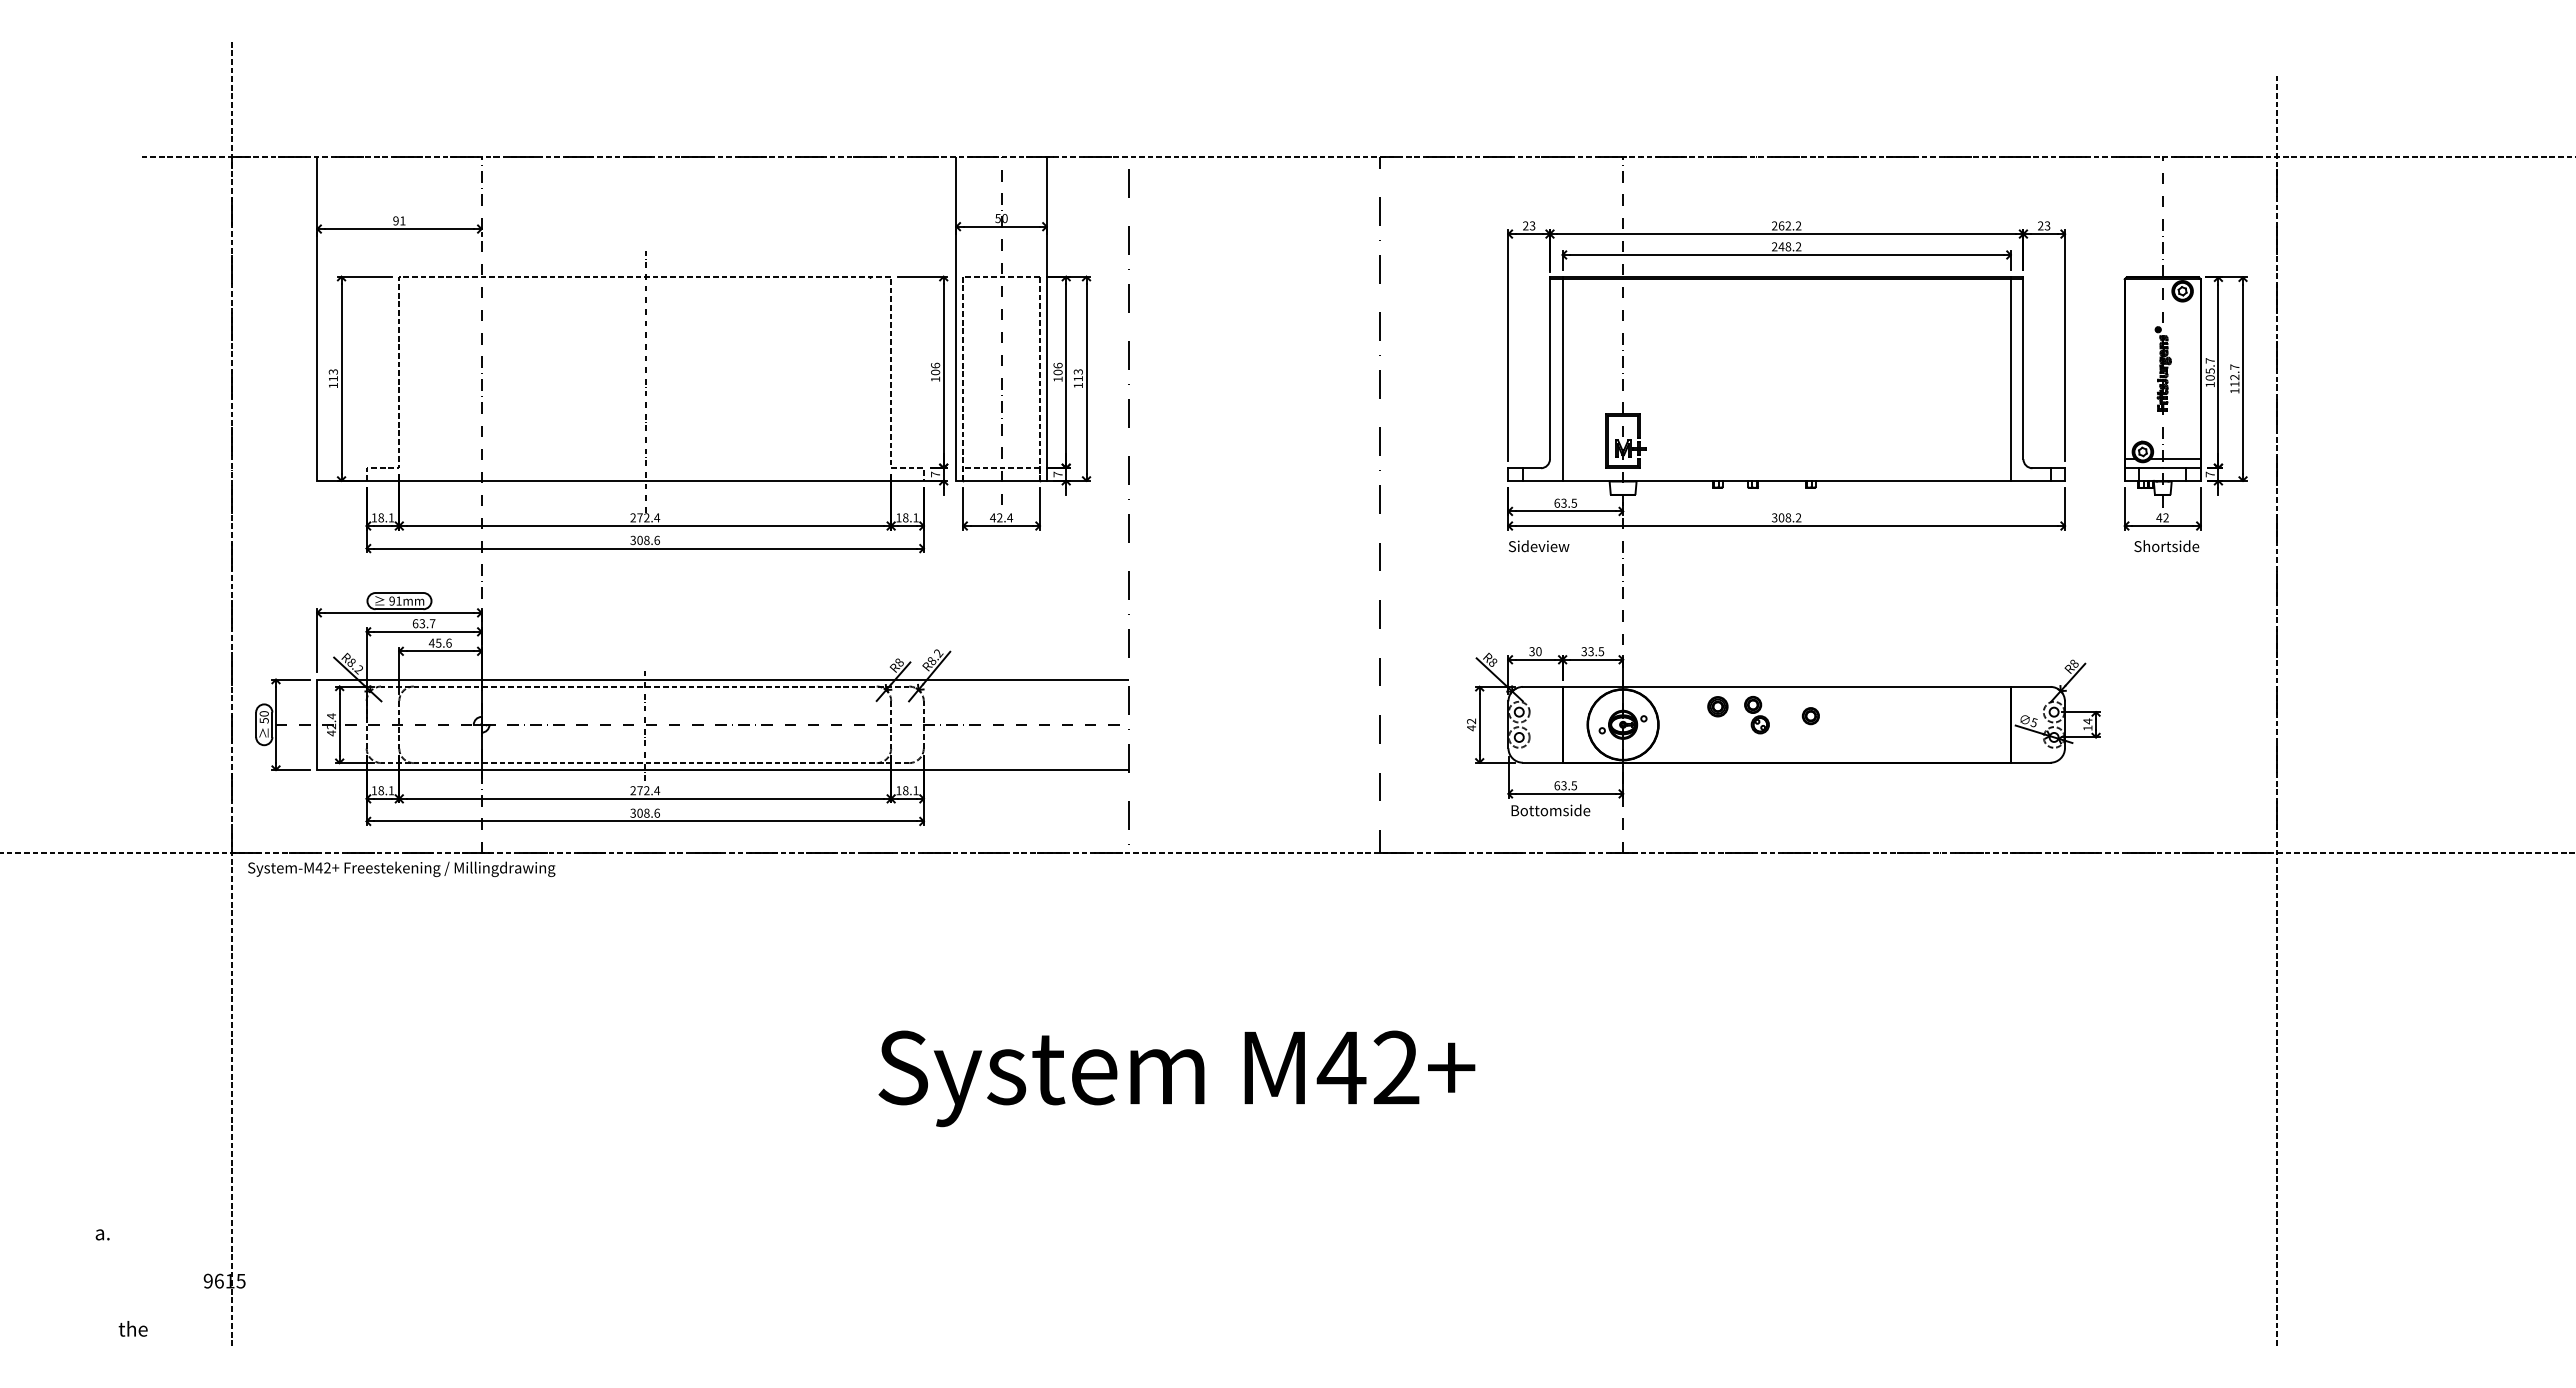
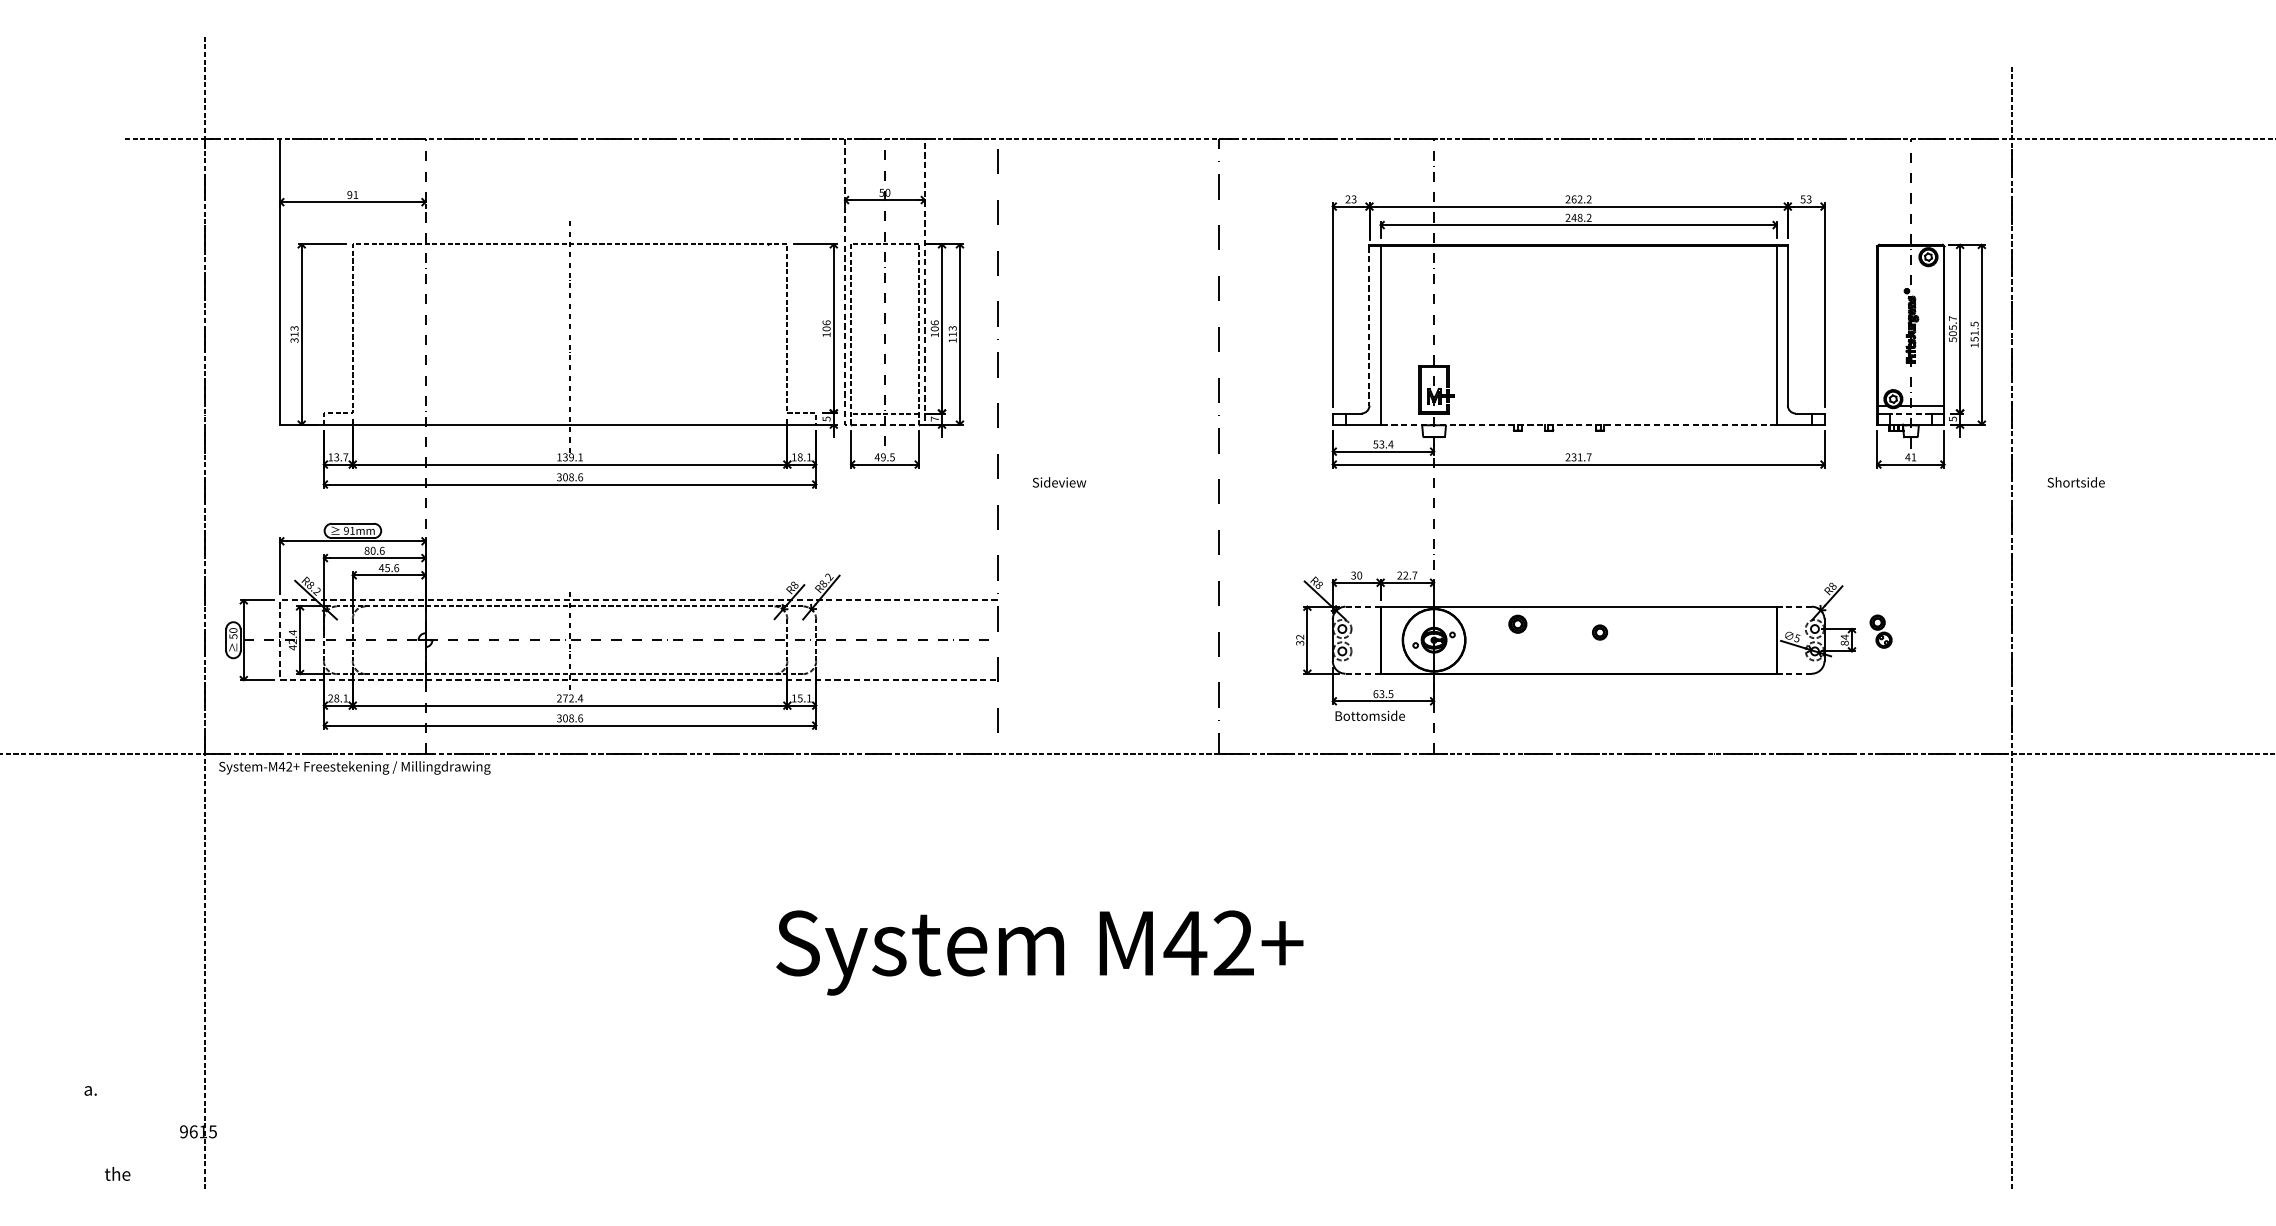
text: (2040, 225) -> (1802, 199), 23 -> 53
line: (1549, 369) -> (1369, 326), solid -> dashed
text: (2234, 375) -> (1974, 331), 112.7 -> 151.5
text: (2209, 384) -> (1952, 339), 105.7 -> 505.7
text: (332, 385) -> (293, 340), 113 -> 313
line: (2162, 468) -> (1910, 413), solid -> dashed
text: (935, 474) -> (826, 419), 7 -> 5
text: (2210, 474) -> (1953, 419), 7 -> 5
line: (1002, 480) -> (885, 424), solid -> dashed
line: (1786, 480) -> (1578, 424), solid -> dashed
text: (1565, 502) -> (1383, 443), 63.5 -> 53.4
text: (386, 517) -> (341, 457), 18.1 -> 13.7
text: (645, 517) -> (570, 457), 272.4 -> 139.1
text: (1005, 517) -> (888, 457), 42.4 -> 49.5
text: (1786, 517) -> (1578, 457), 308.2 -> 231.7
text: (2165, 517) -> (1913, 457), 42 -> 41
text: (1538, 546) -> (1058, 482), moved
text: (2166, 546) -> (2075, 482), moved
text: (423, 623) -> (374, 550), 63.7 -> 80.6
text: (1592, 651) -> (1407, 575), 33.5 -> 22.7
line: (1542, 686) -> (1362, 606), solid -> dashed
line: (2030, 686) -> (1794, 606), solid -> dashed
part: (1756, 715) -> (1880, 631), moved
line: (317, 725) -> (280, 640), solid -> dashed
text: (2087, 727) -> (1844, 642), 14 -> 84
text: (1471, 728) -> (1300, 643), 42 -> 32
line: (1542, 762) -> (1362, 673), solid -> dashed
line: (2030, 762) -> (1794, 673), solid -> dashed
text: (374, 790) -> (330, 698), 18.1 -> 28.1
text: (905, 790) -> (800, 698), 18.1 -> 15.1

